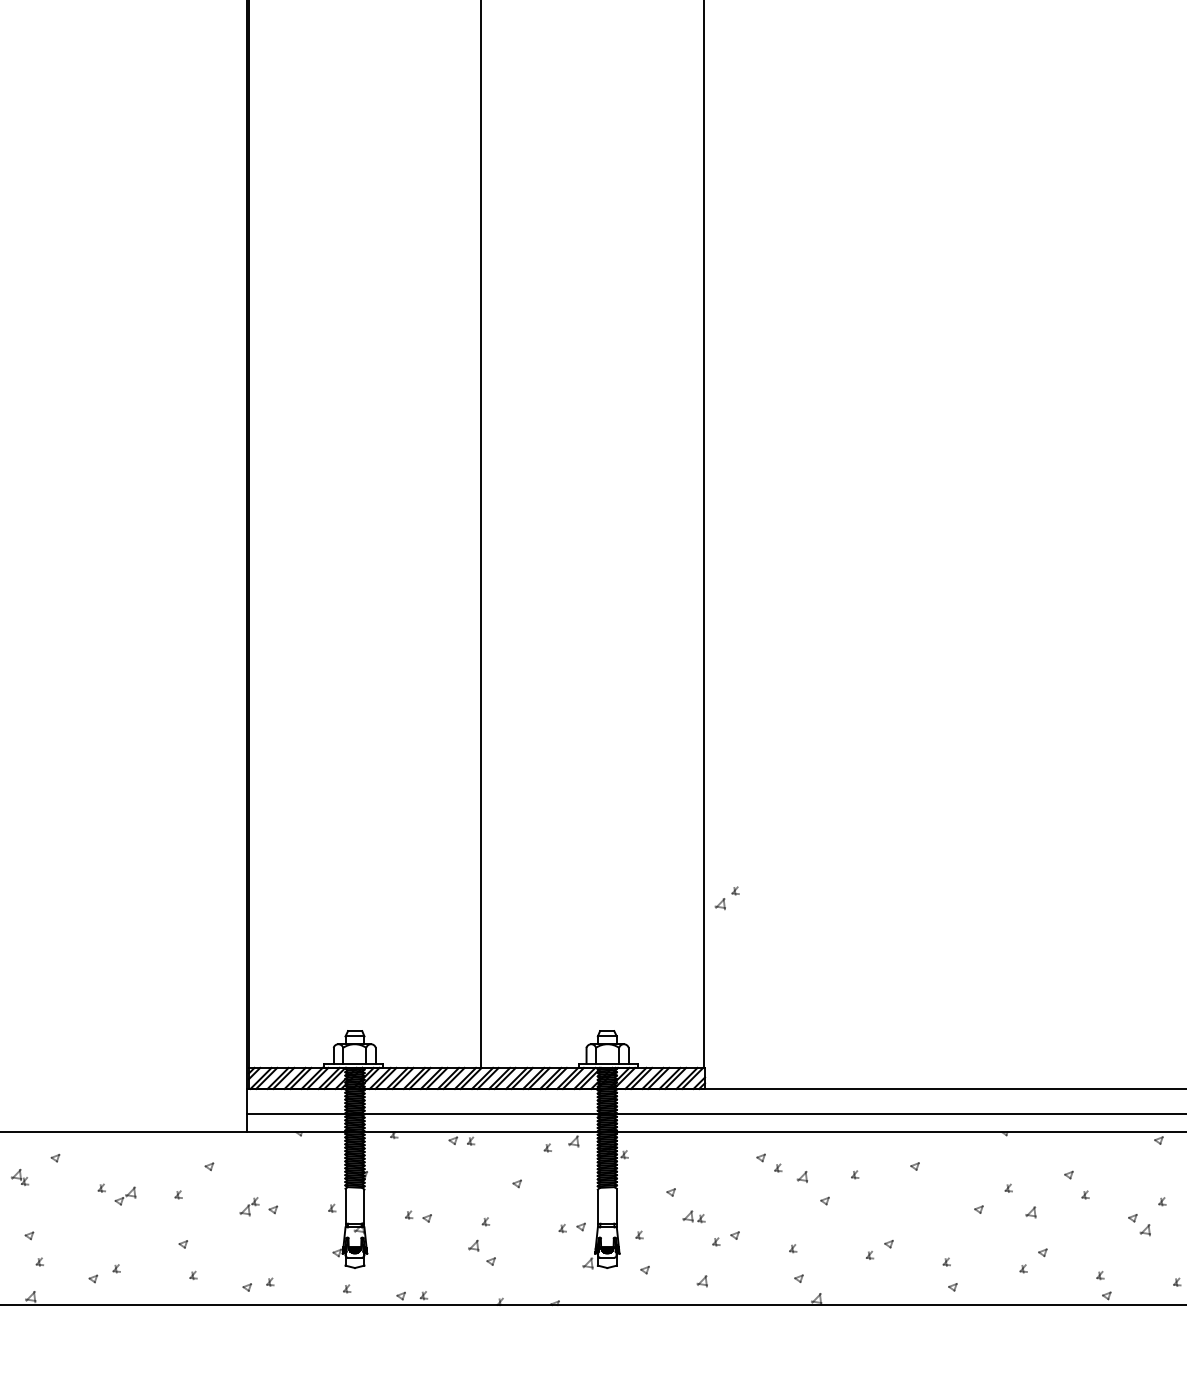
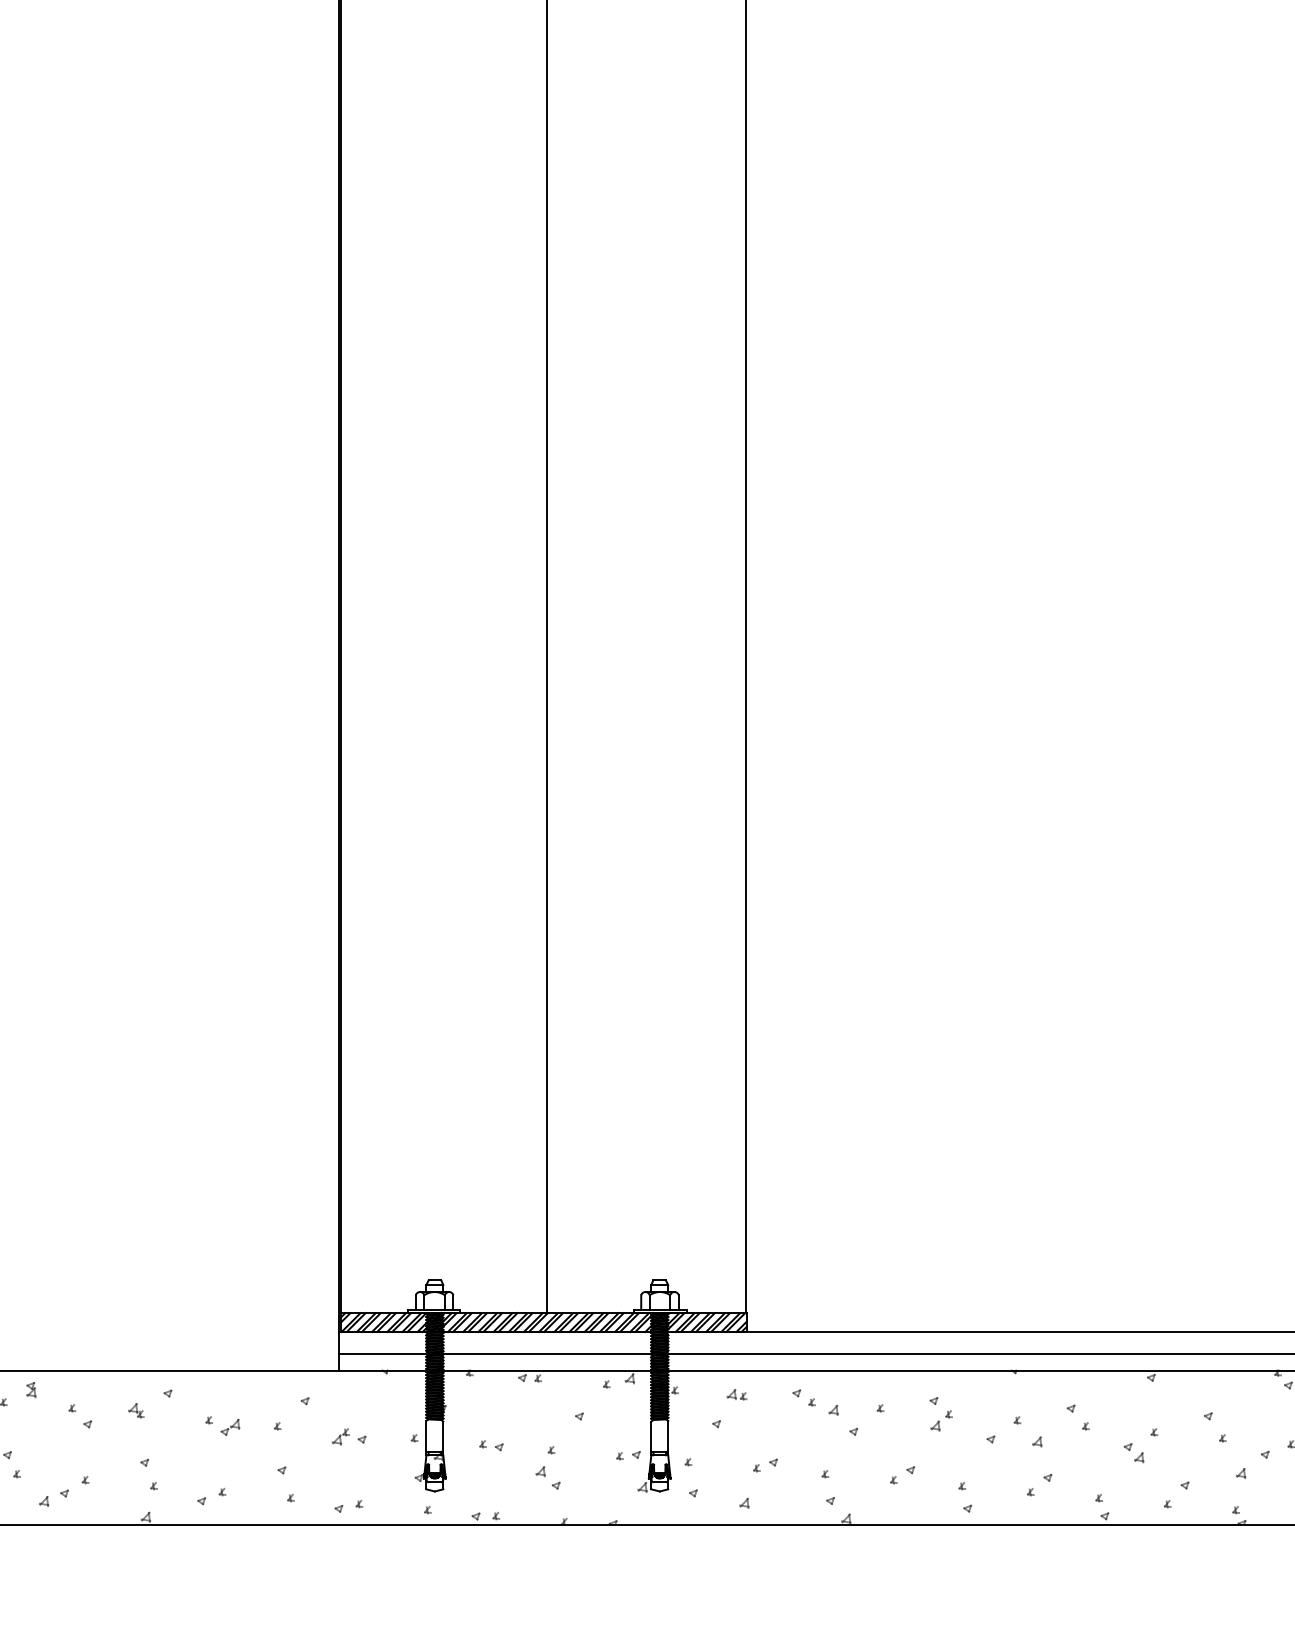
part: (727, 897) -> (941, 1420), moved
part: (693, 1216) -> (736, 1394), moved

